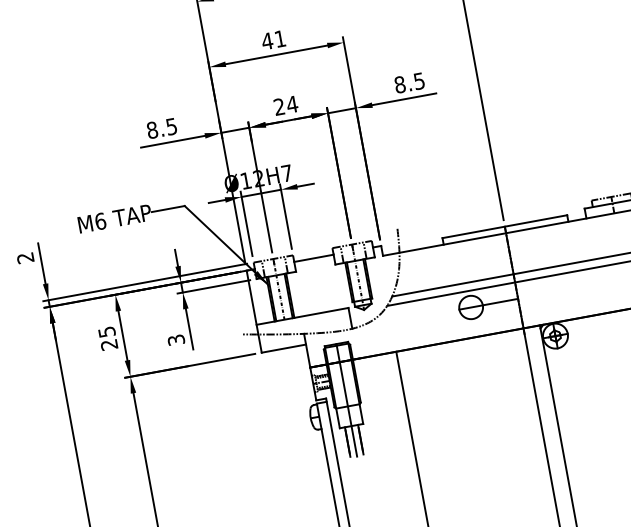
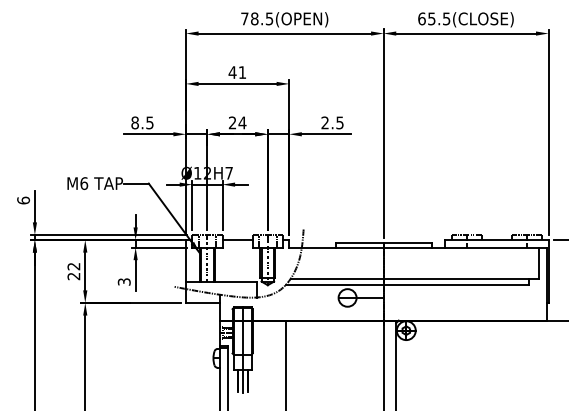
text: (399, 84) -> (324, 122), 8.5 -> 2.5
text: (25, 258) -> (23, 200), 2 -> 6
text: (106, 332) -> (73, 266), 25 -> 22

